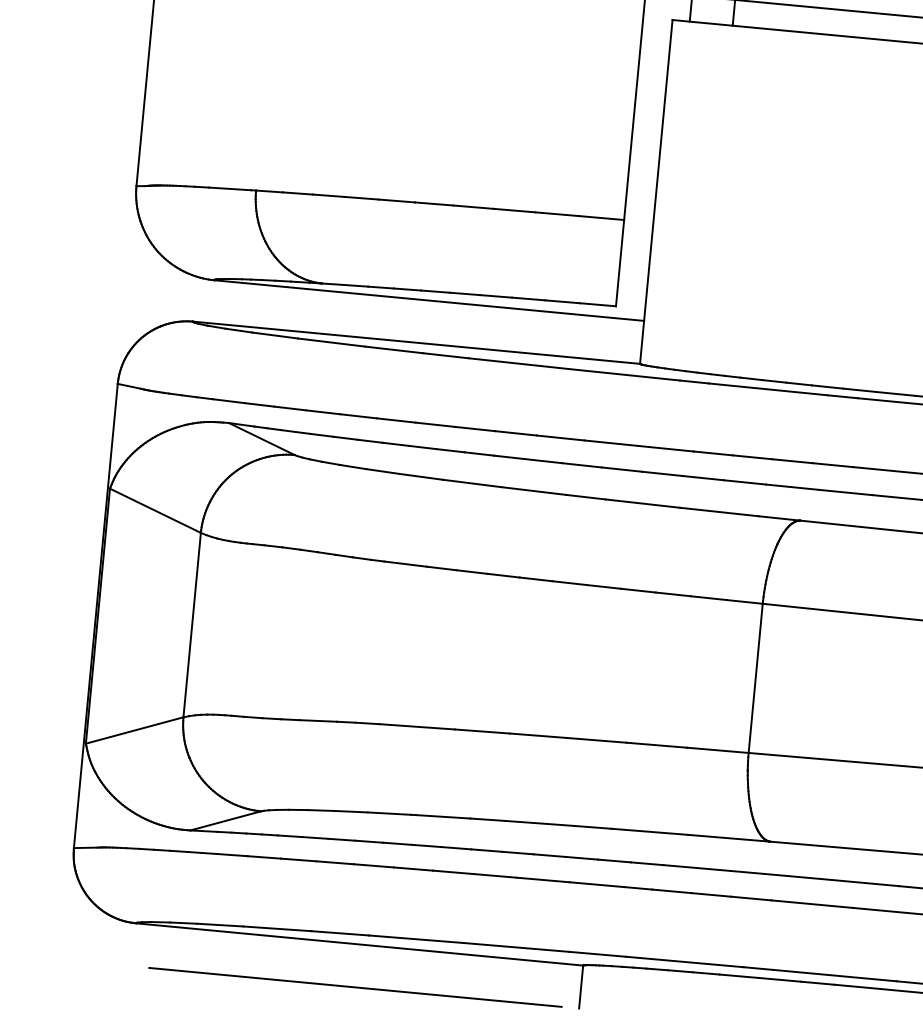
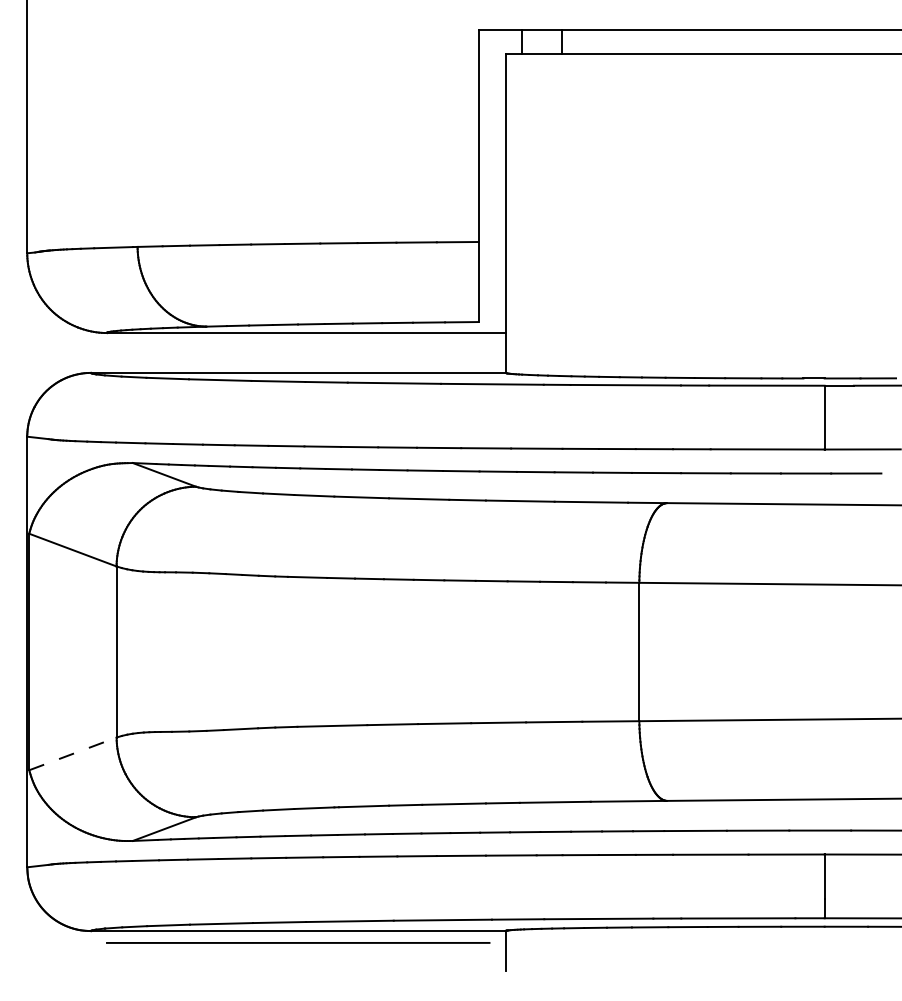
line: (134, 730) -> (72, 753), solid -> dashed
line: (355, 986) -> (298, 942), moved

